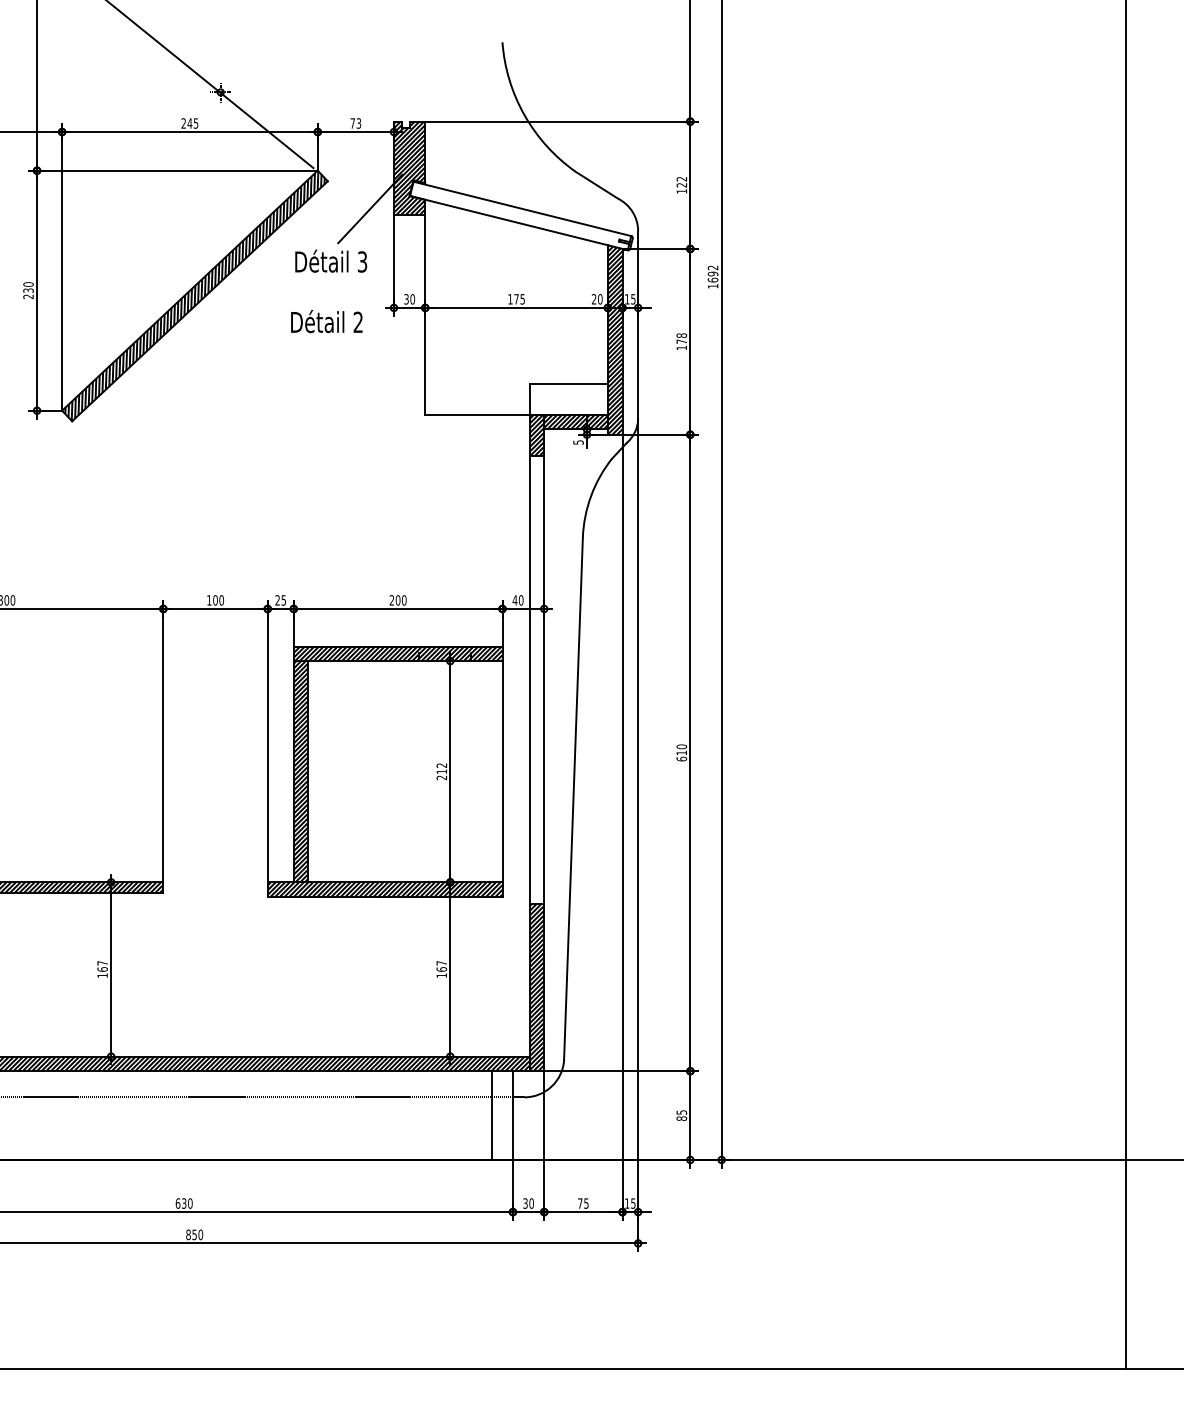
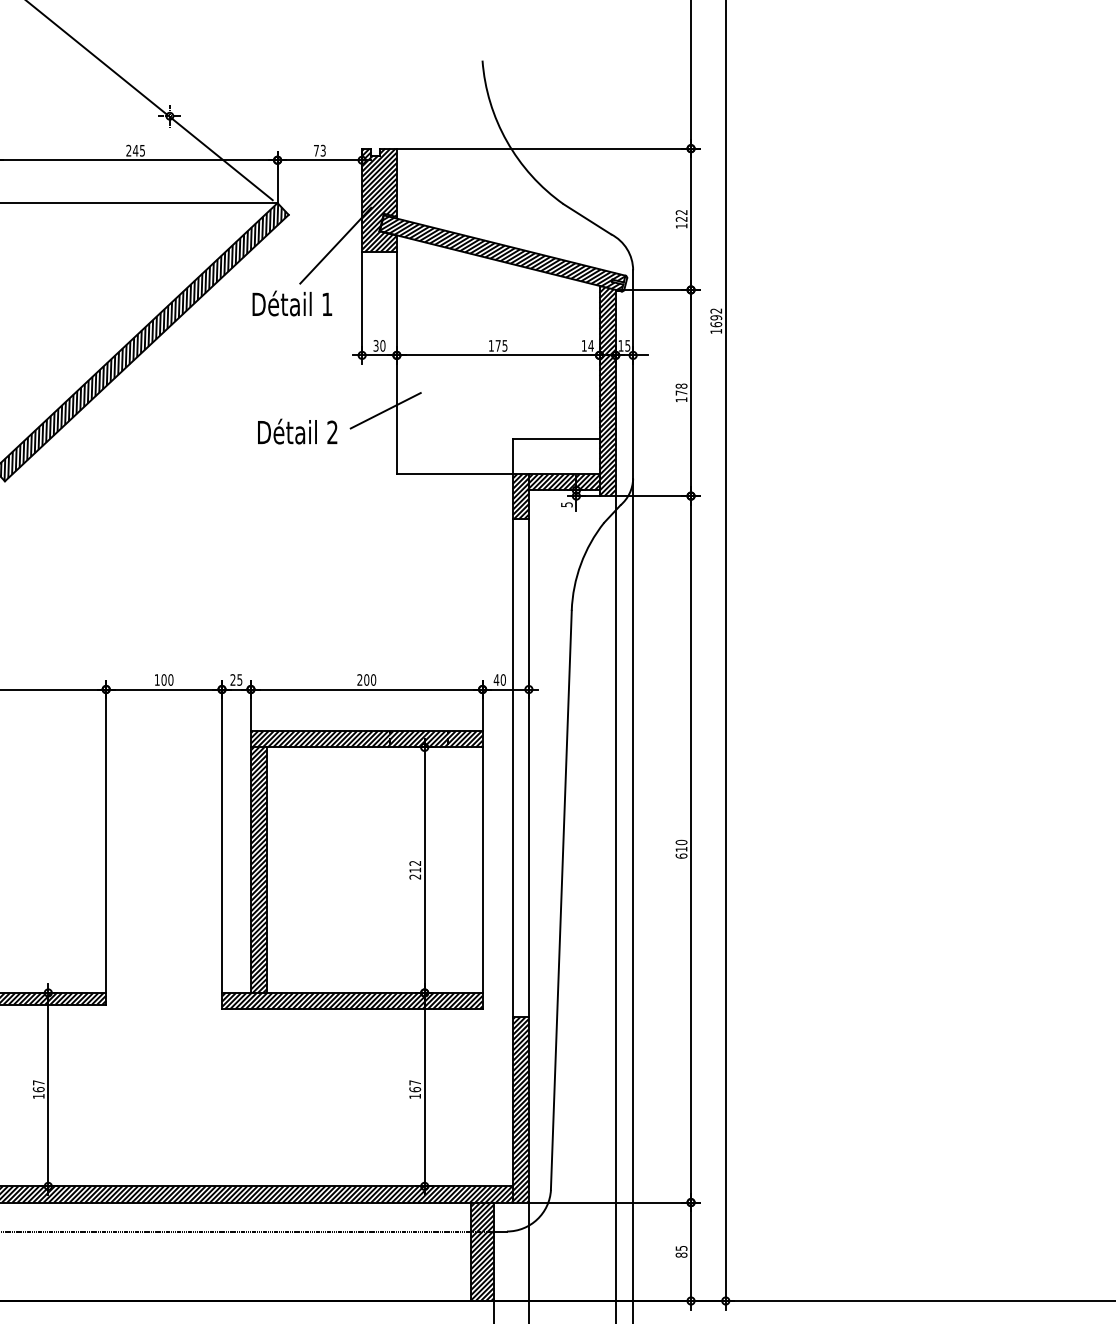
hatch: (520, 215) -> (502, 252), added
text: (362, 261) -> (327, 303), 3 -> 1
text: (596, 299) -> (586, 346), 20 -> 14
text: (326, 321) -> (297, 431), moved
line: (414, 357) -> (384, 410), added
hatch: (502, 1115) -> (482, 1251), added

